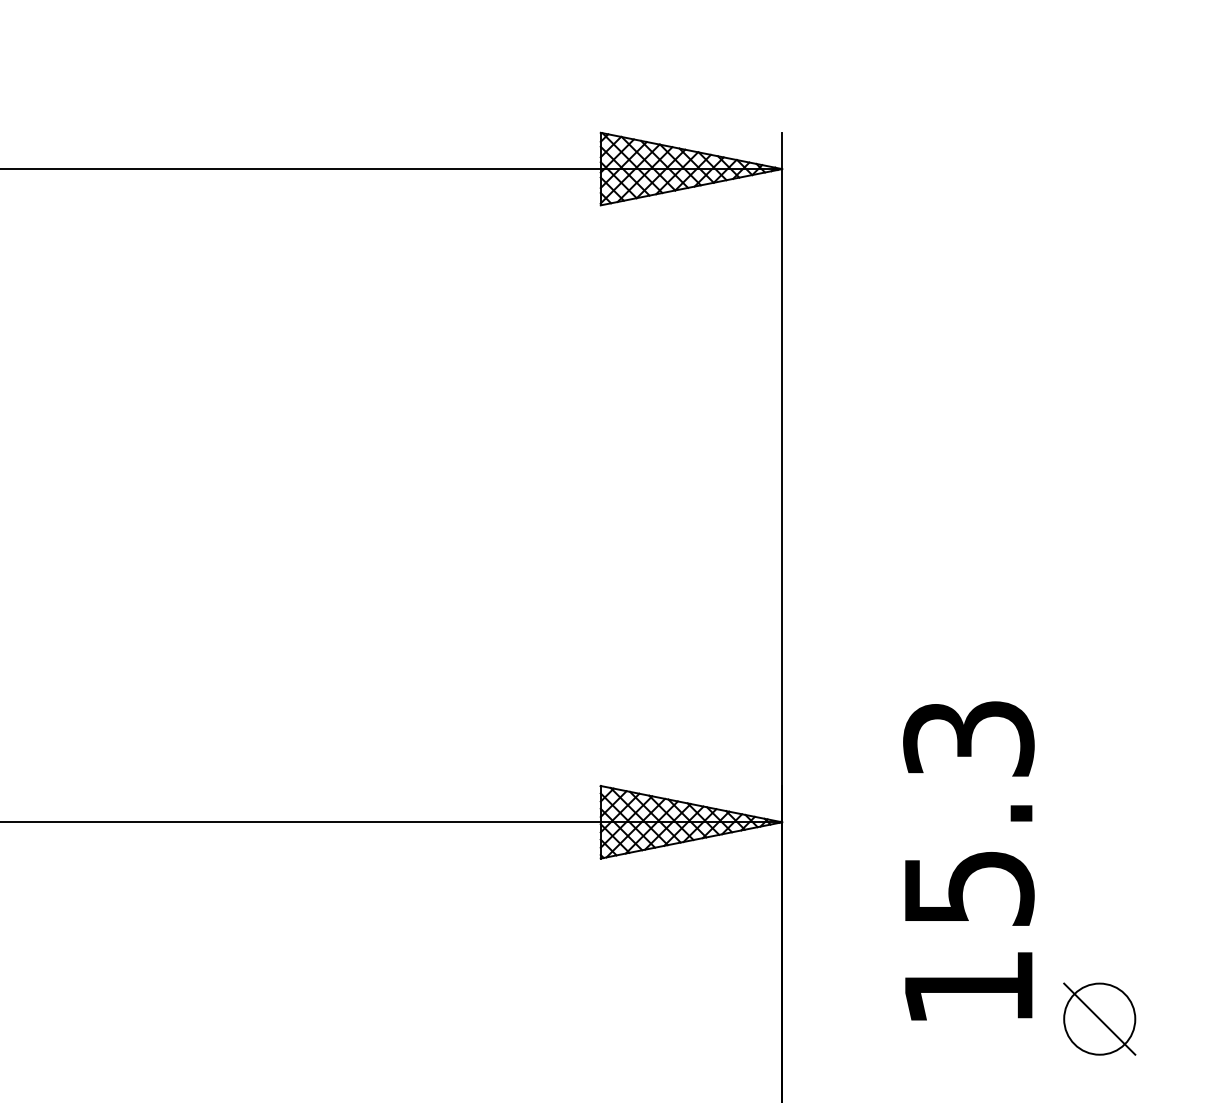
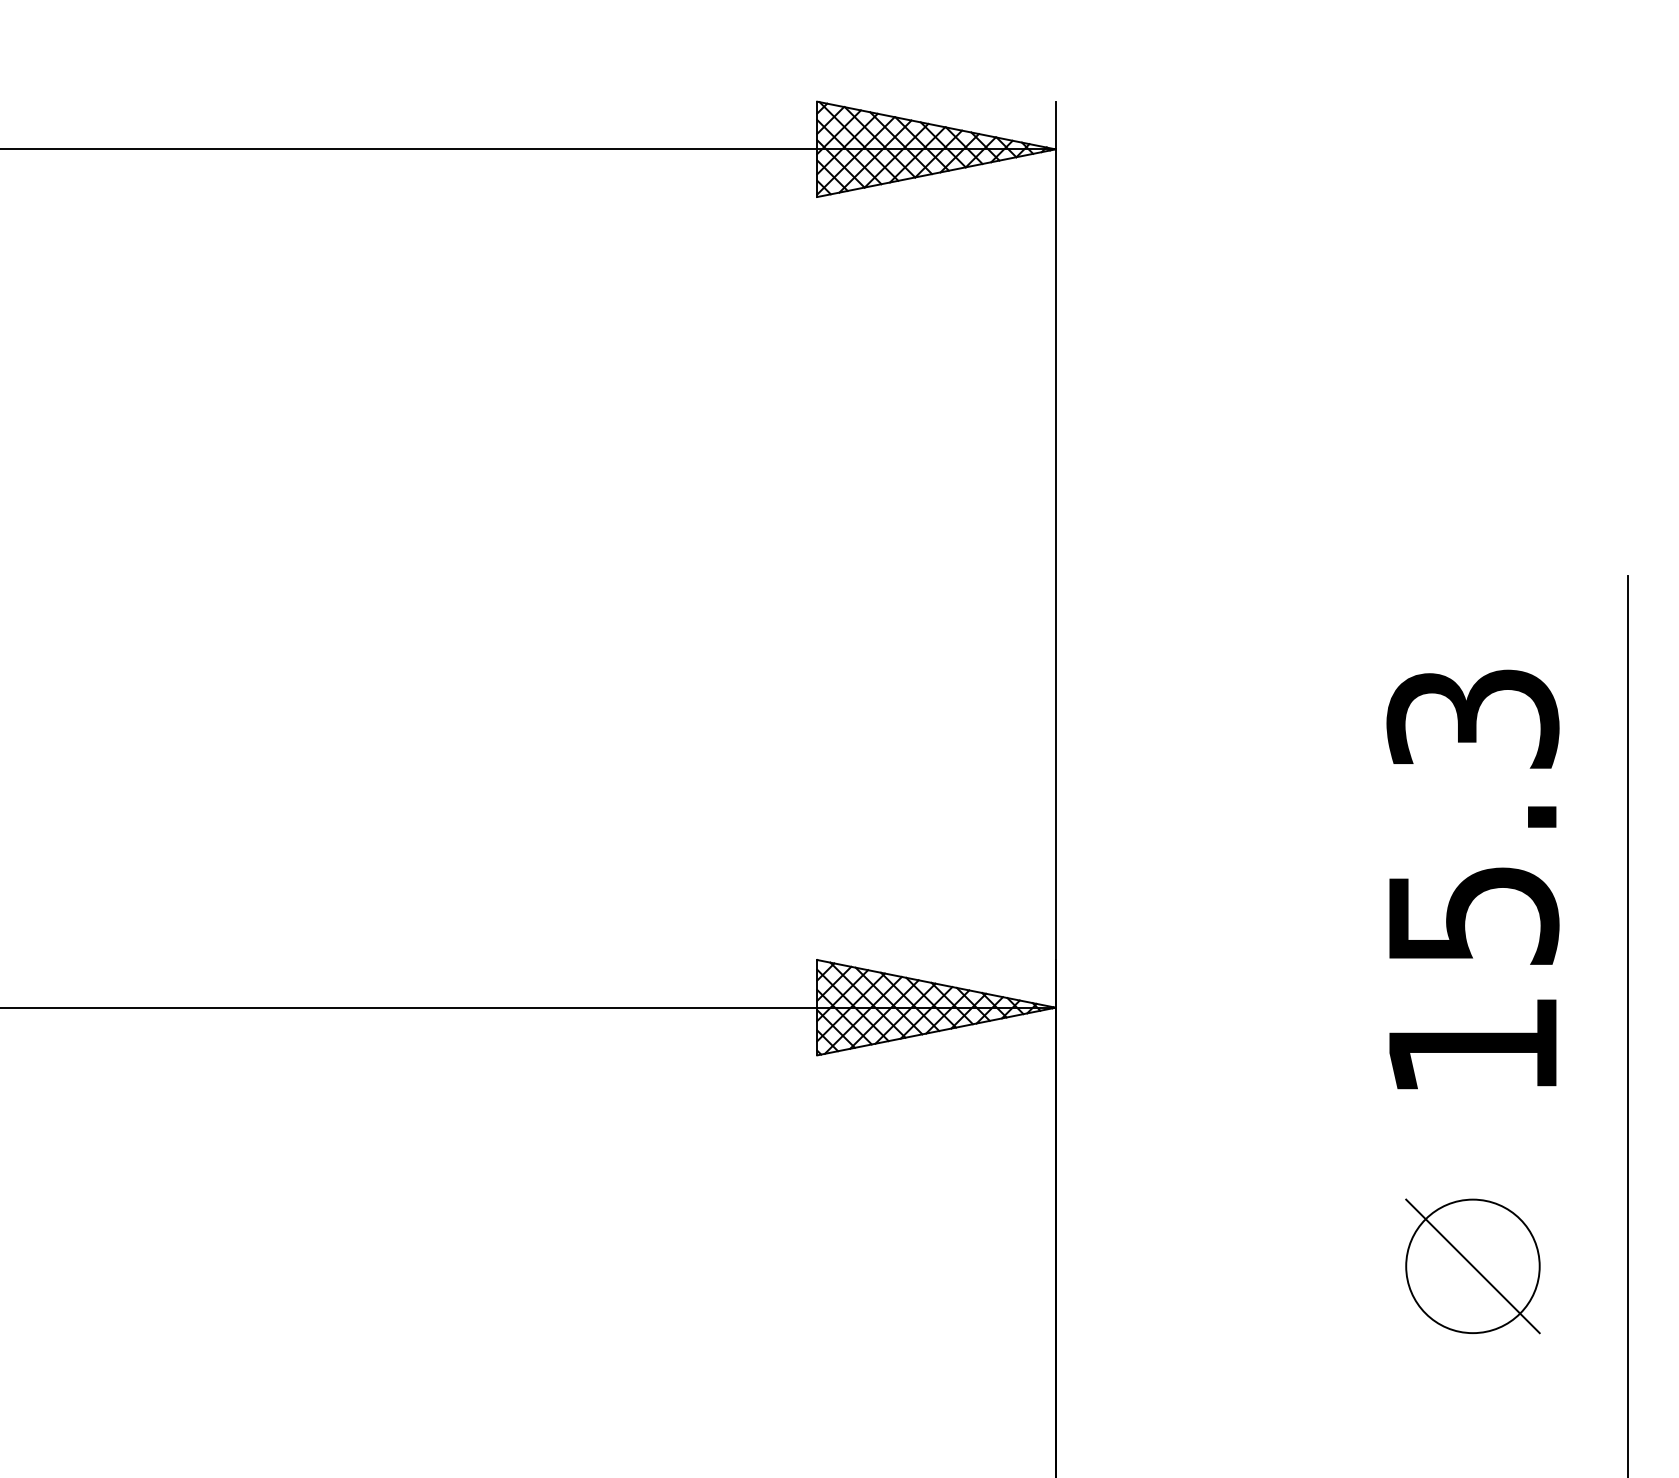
text: (968, 860) -> (1472, 879), moved
part: (1099, 1019) -> (1472, 1266), size x1.43

